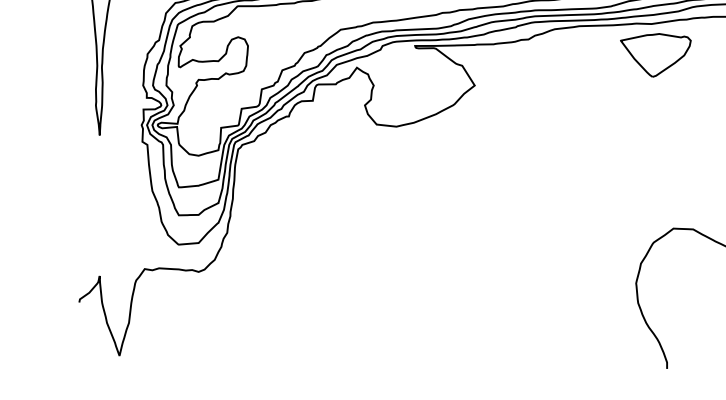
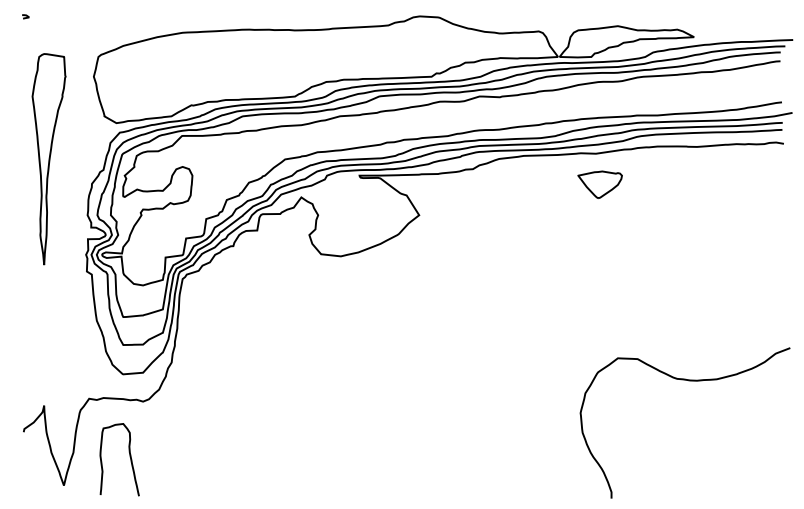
part: (655, 54) -> (599, 184), size x0.62
curve: (185, 327) -> (129, 457), added

